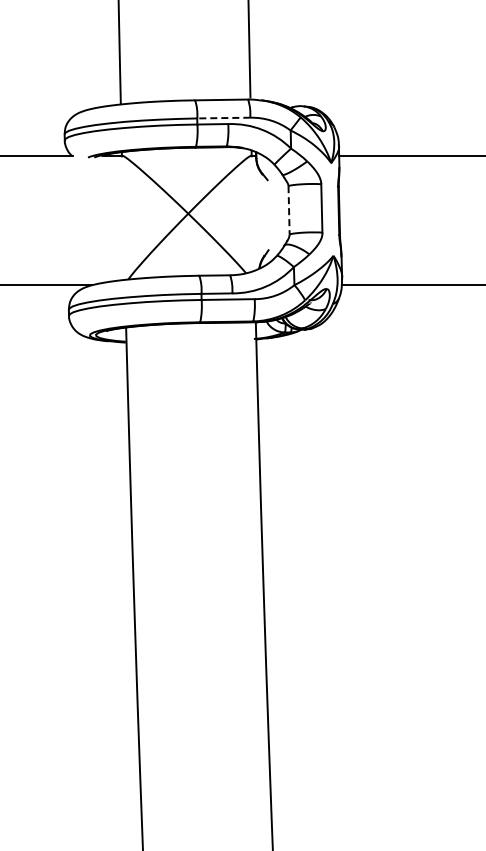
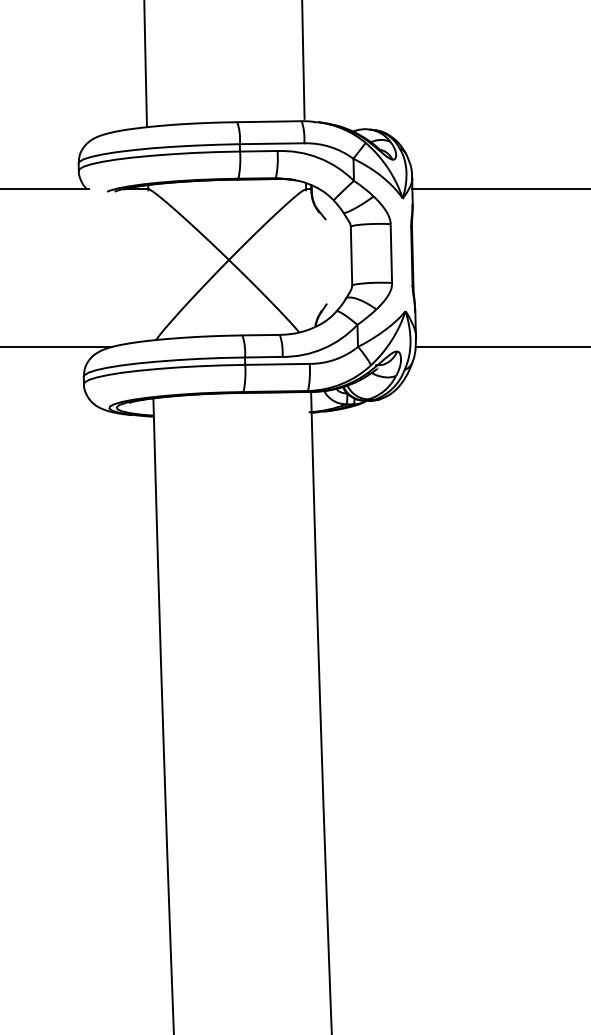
line: (223, 118) -> (271, 144), dashed -> solid
line: (289, 210) -> (352, 256), dashed -> solid

